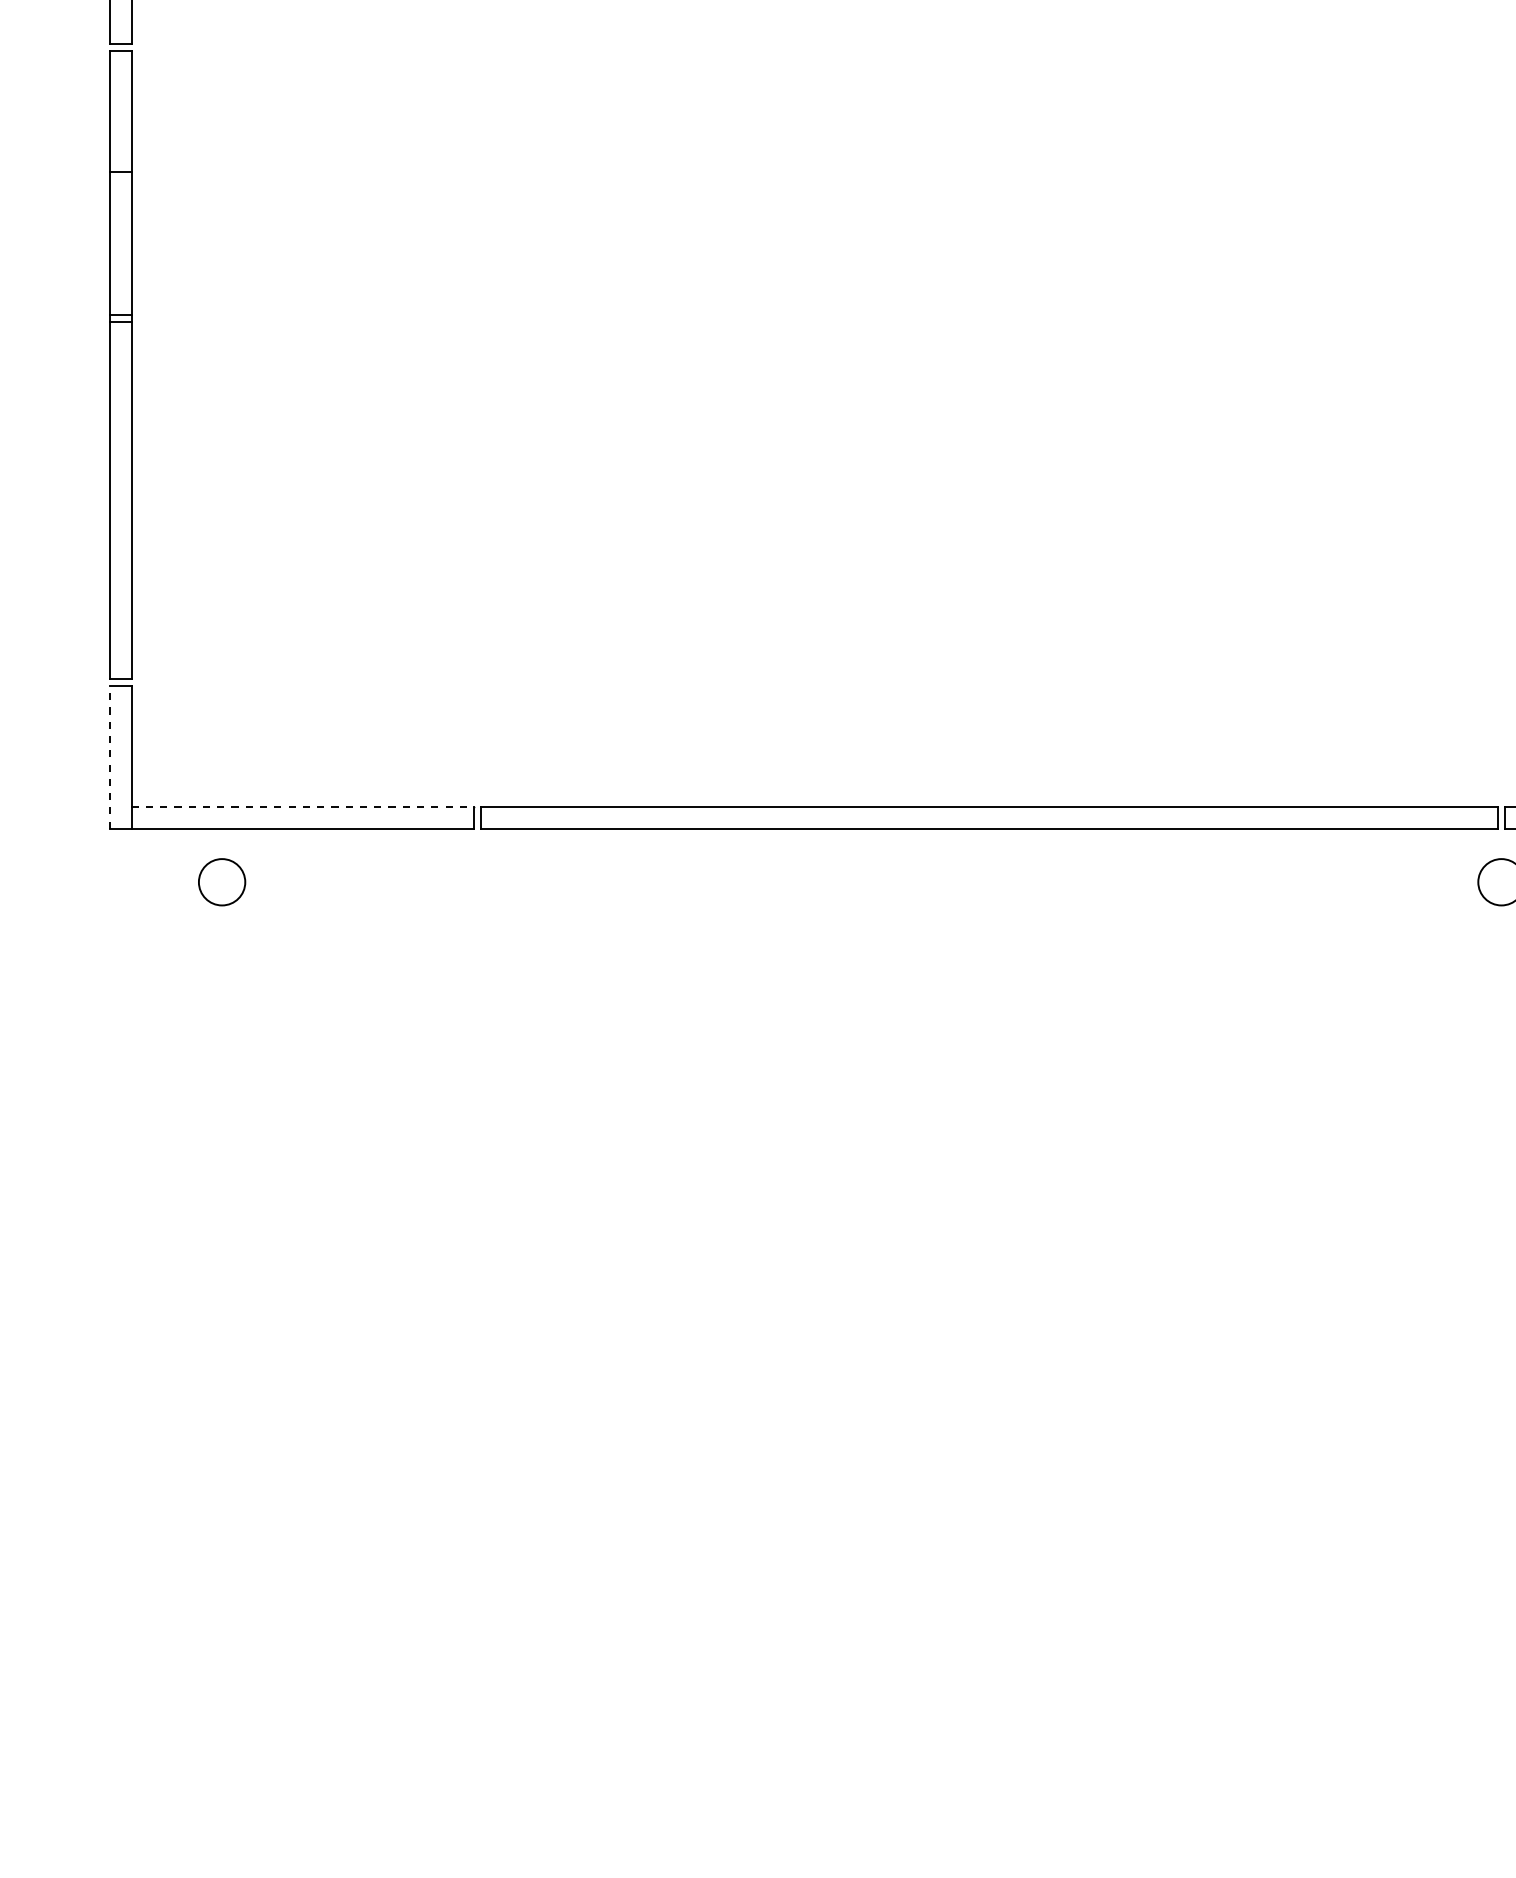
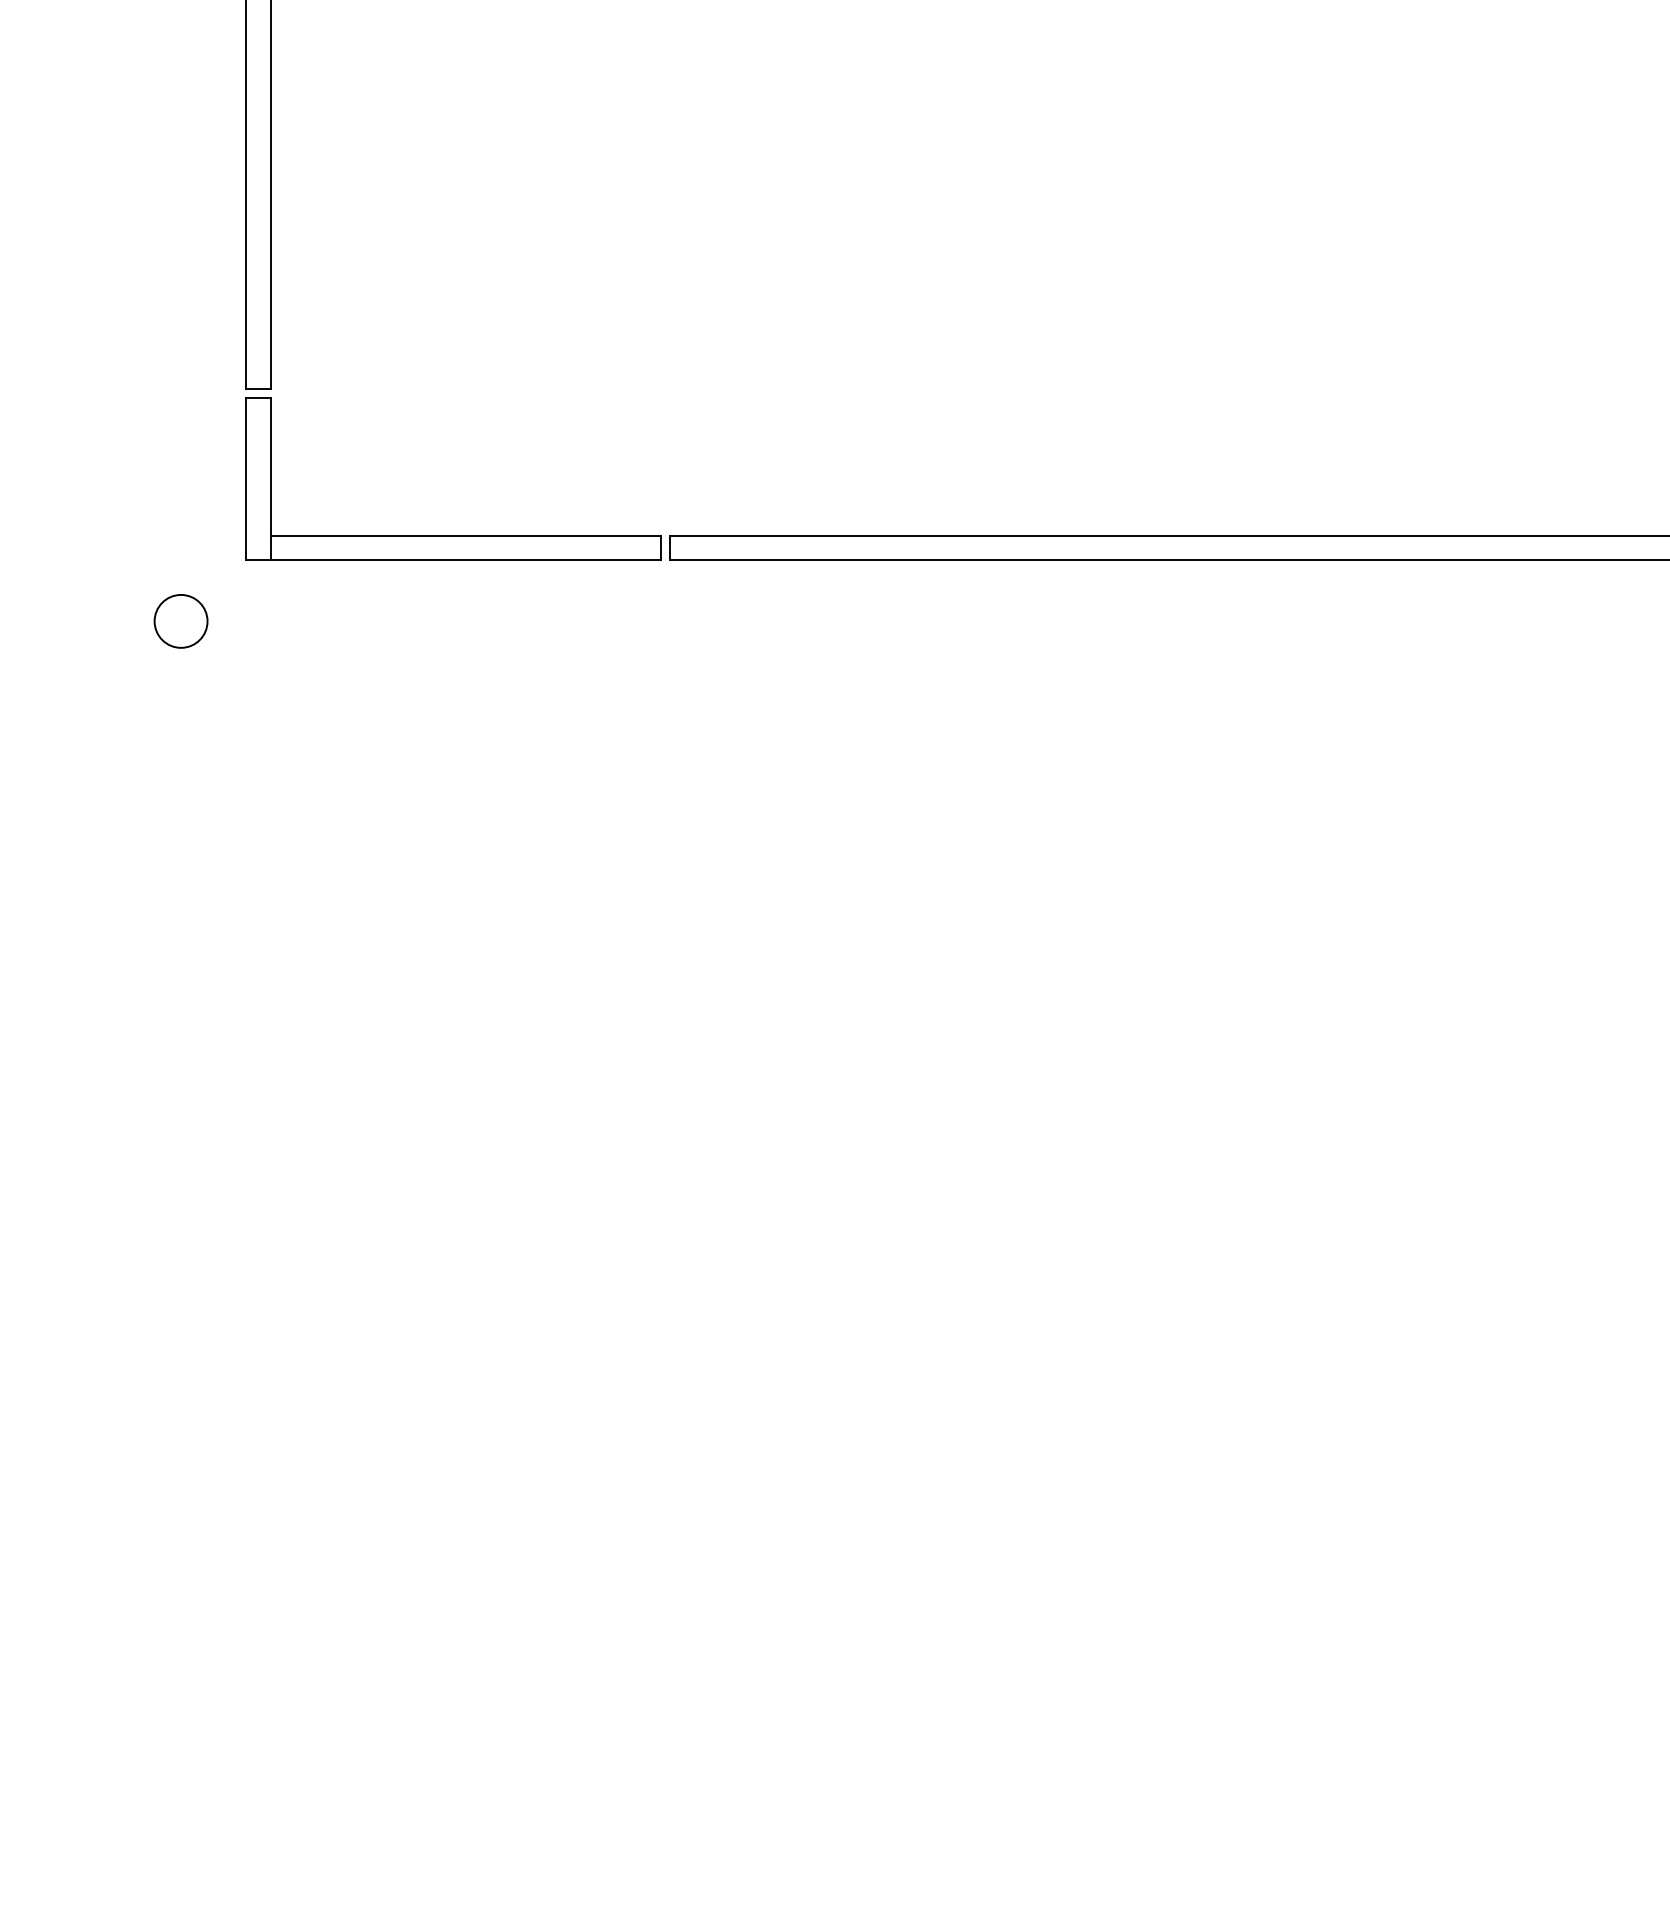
line: (110, 756) -> (246, 477), dashed -> solid
line: (303, 807) -> (466, 536), dashed -> solid
circle: (222, 882) -> (181, 621), moved

